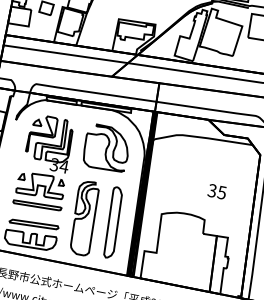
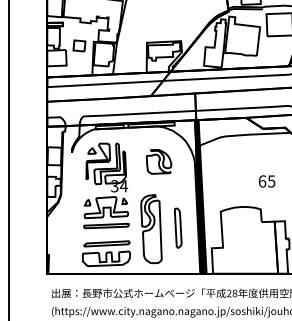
part: (106, 147) -> (158, 161), size x0.6
text: (212, 190) -> (262, 181), 35 -> 65
part: (112, 221) -> (177, 227), size x0.6

